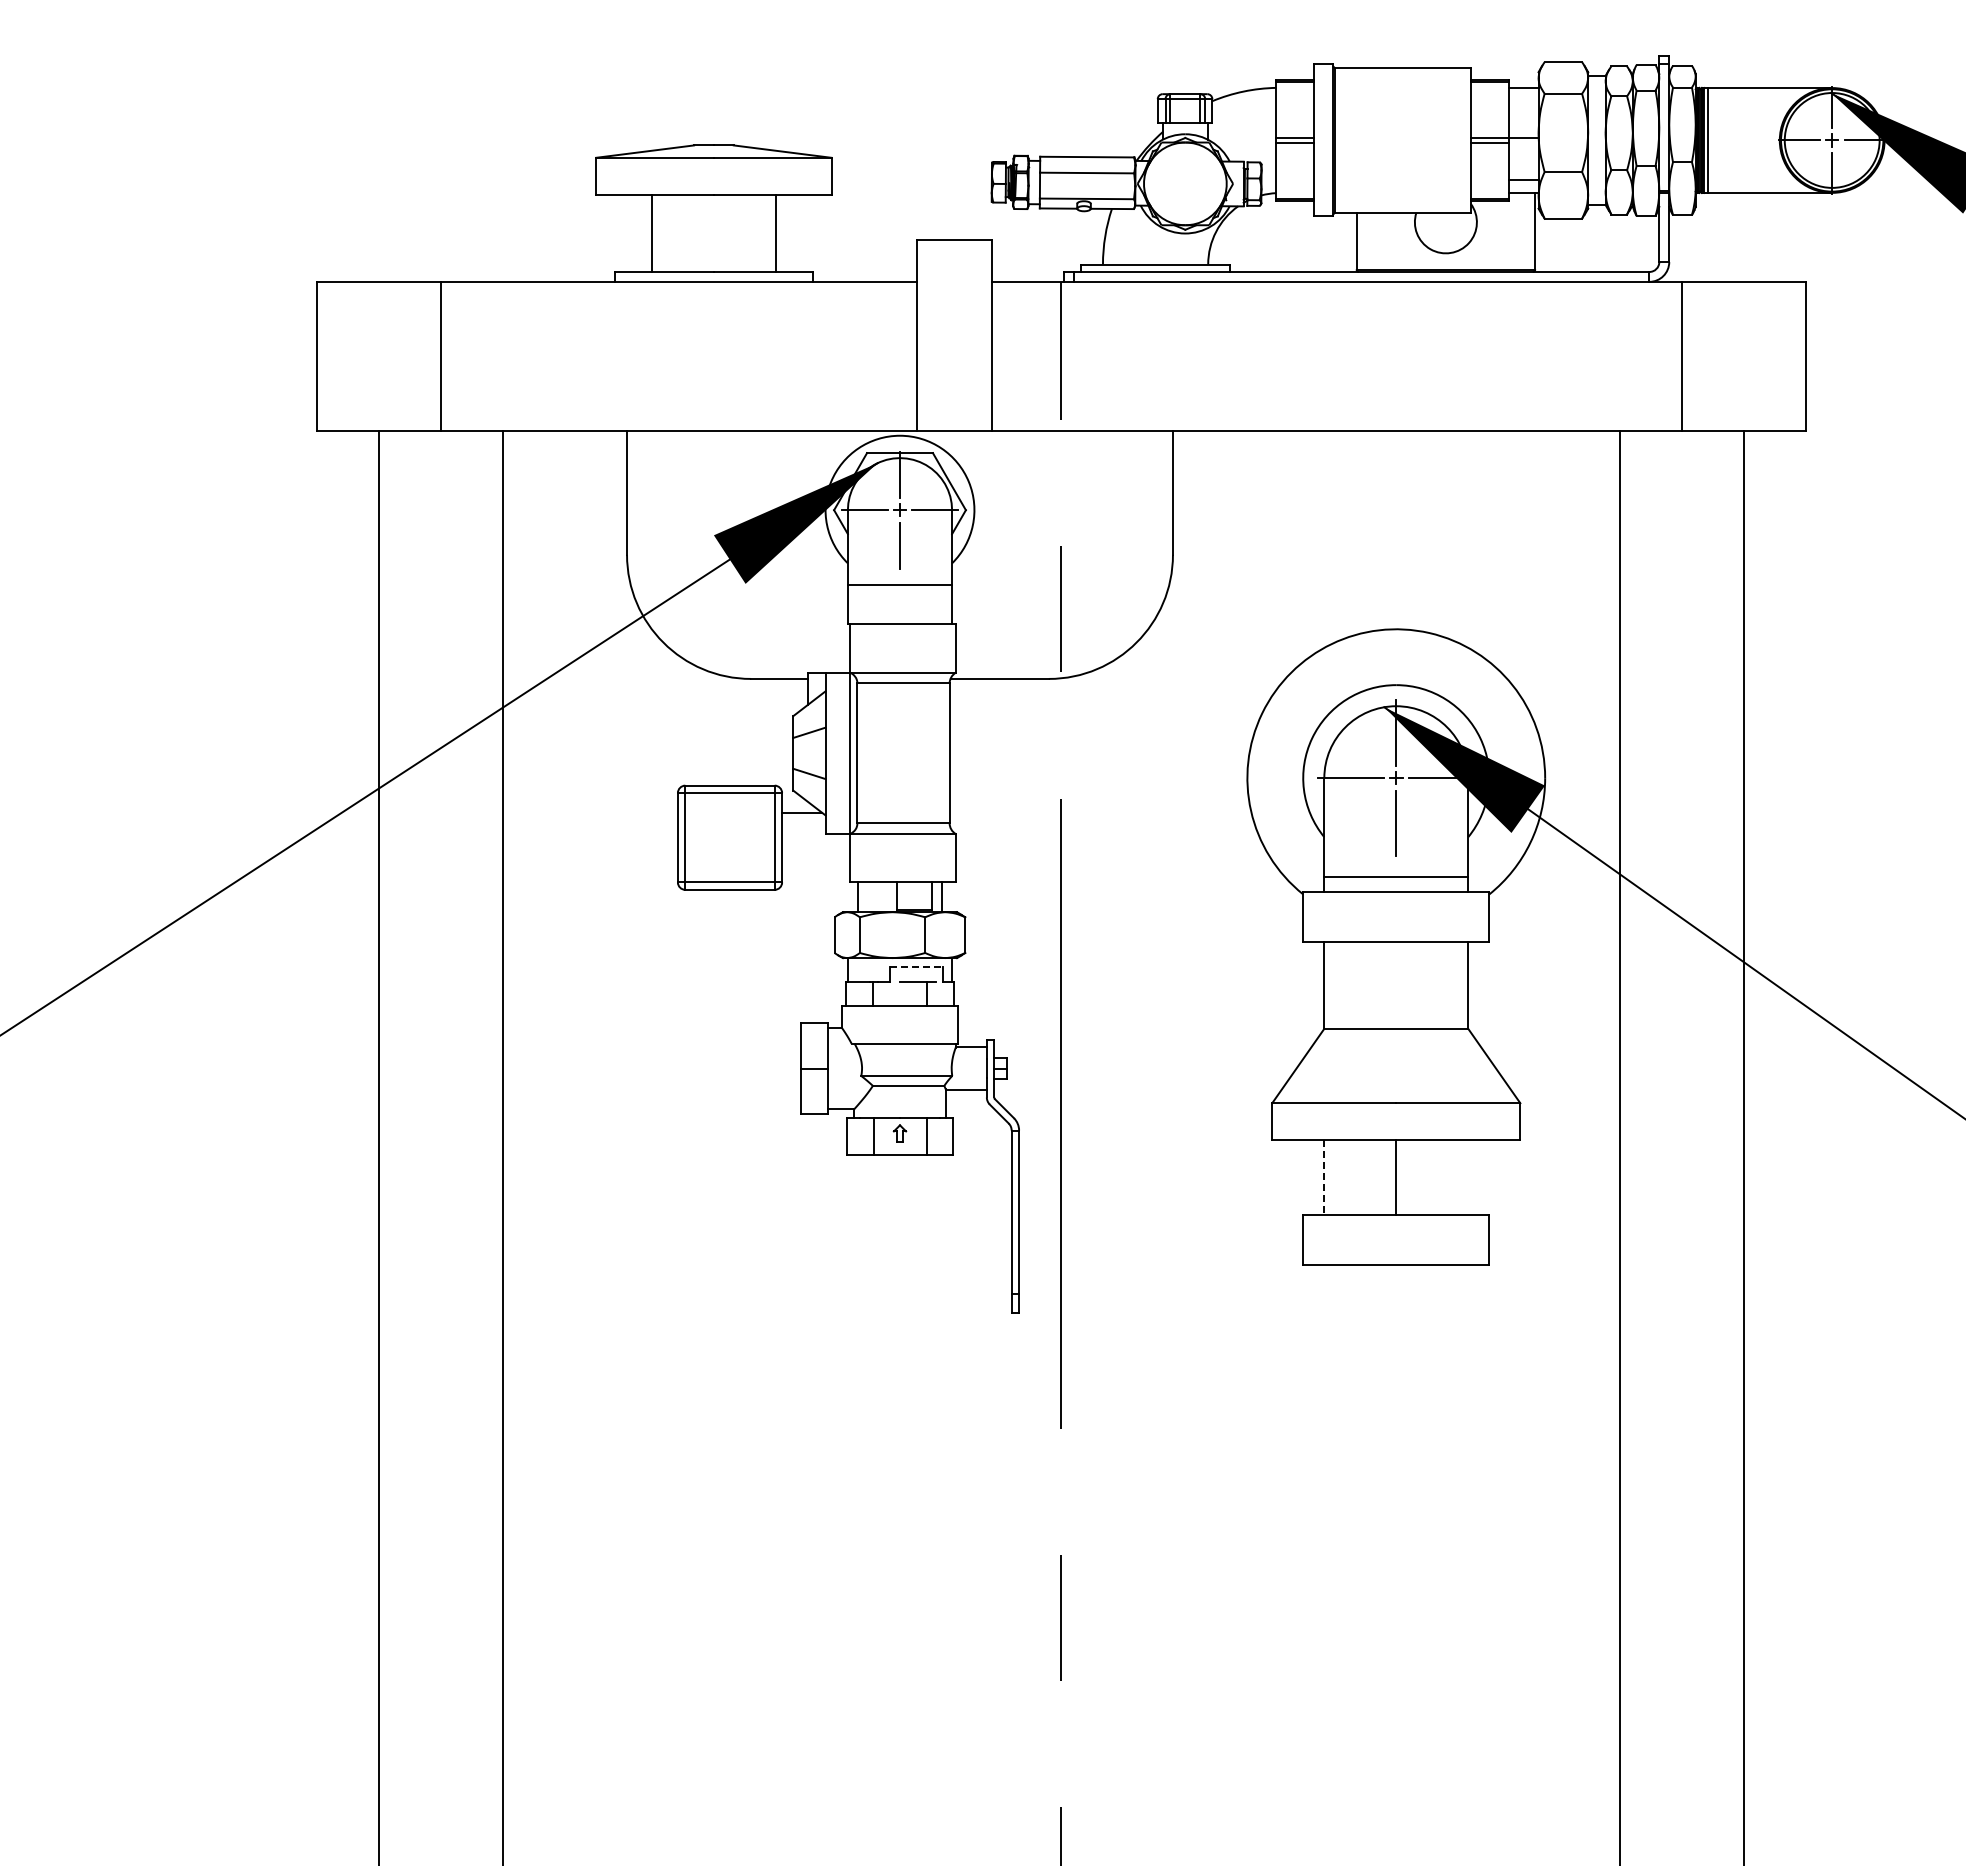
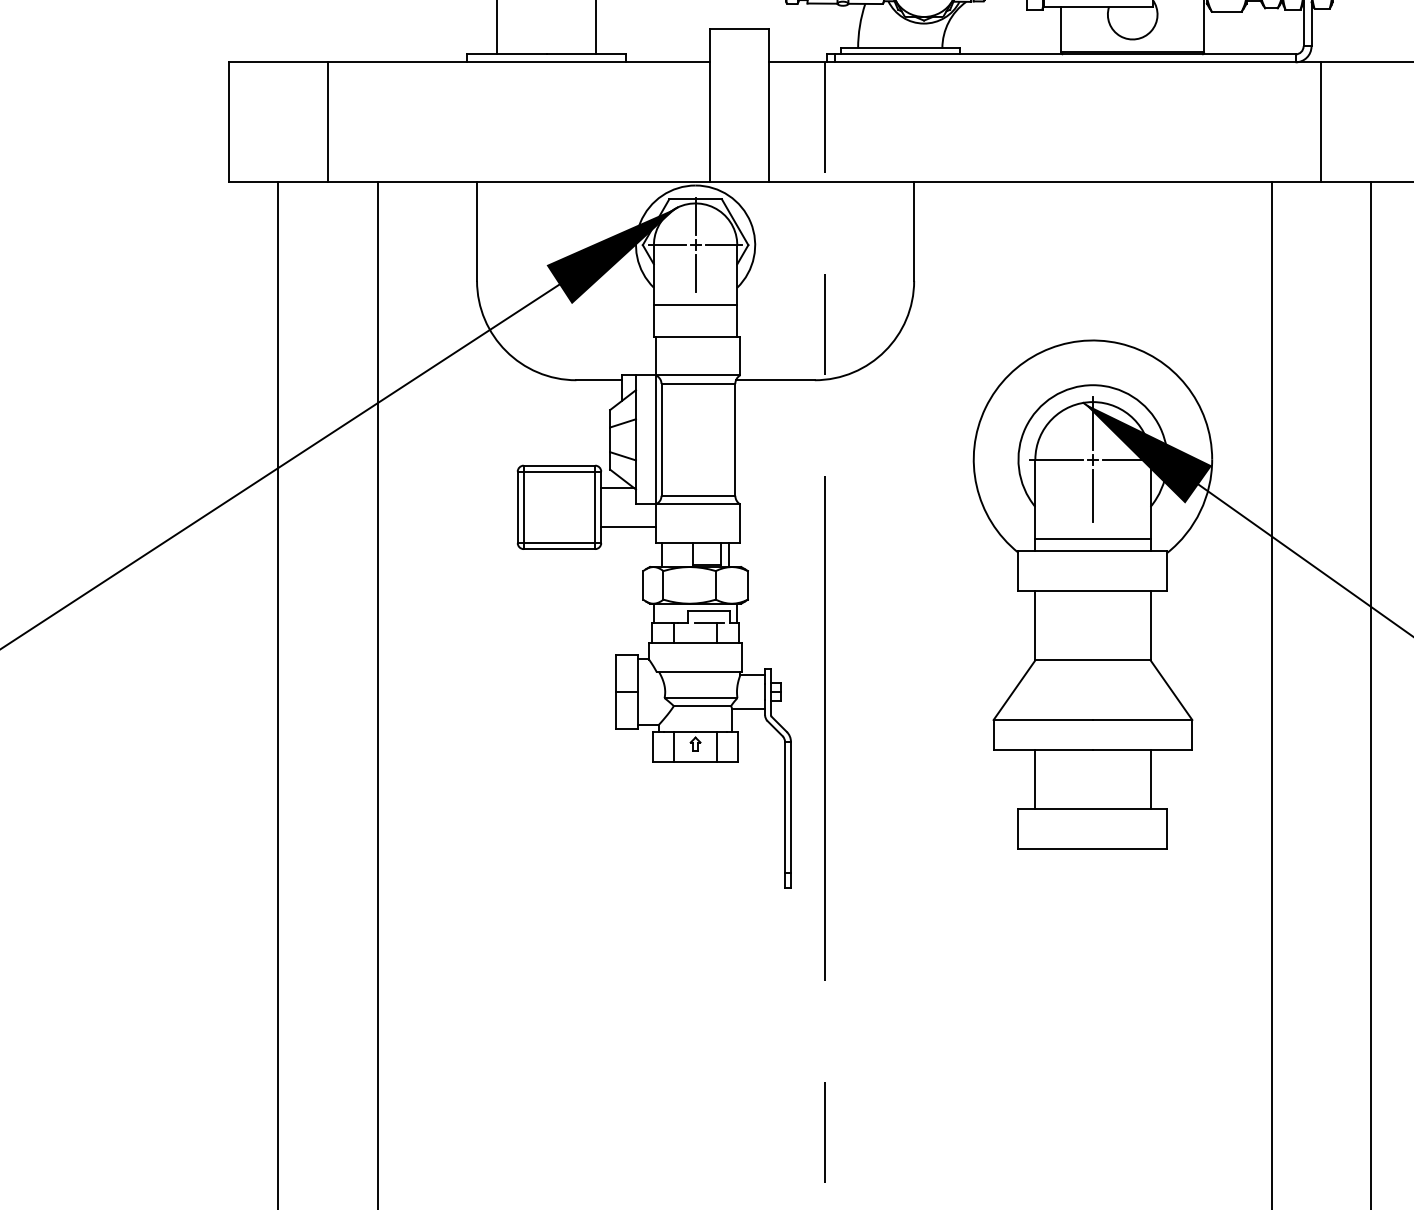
line: (816, 862) -> (628, 527), added
line: (917, 966) -> (709, 610), dashed -> solid
line: (1396, 1177) -> (1150, 779), moved
line: (1324, 1178) -> (1035, 780), dashed -> solid

